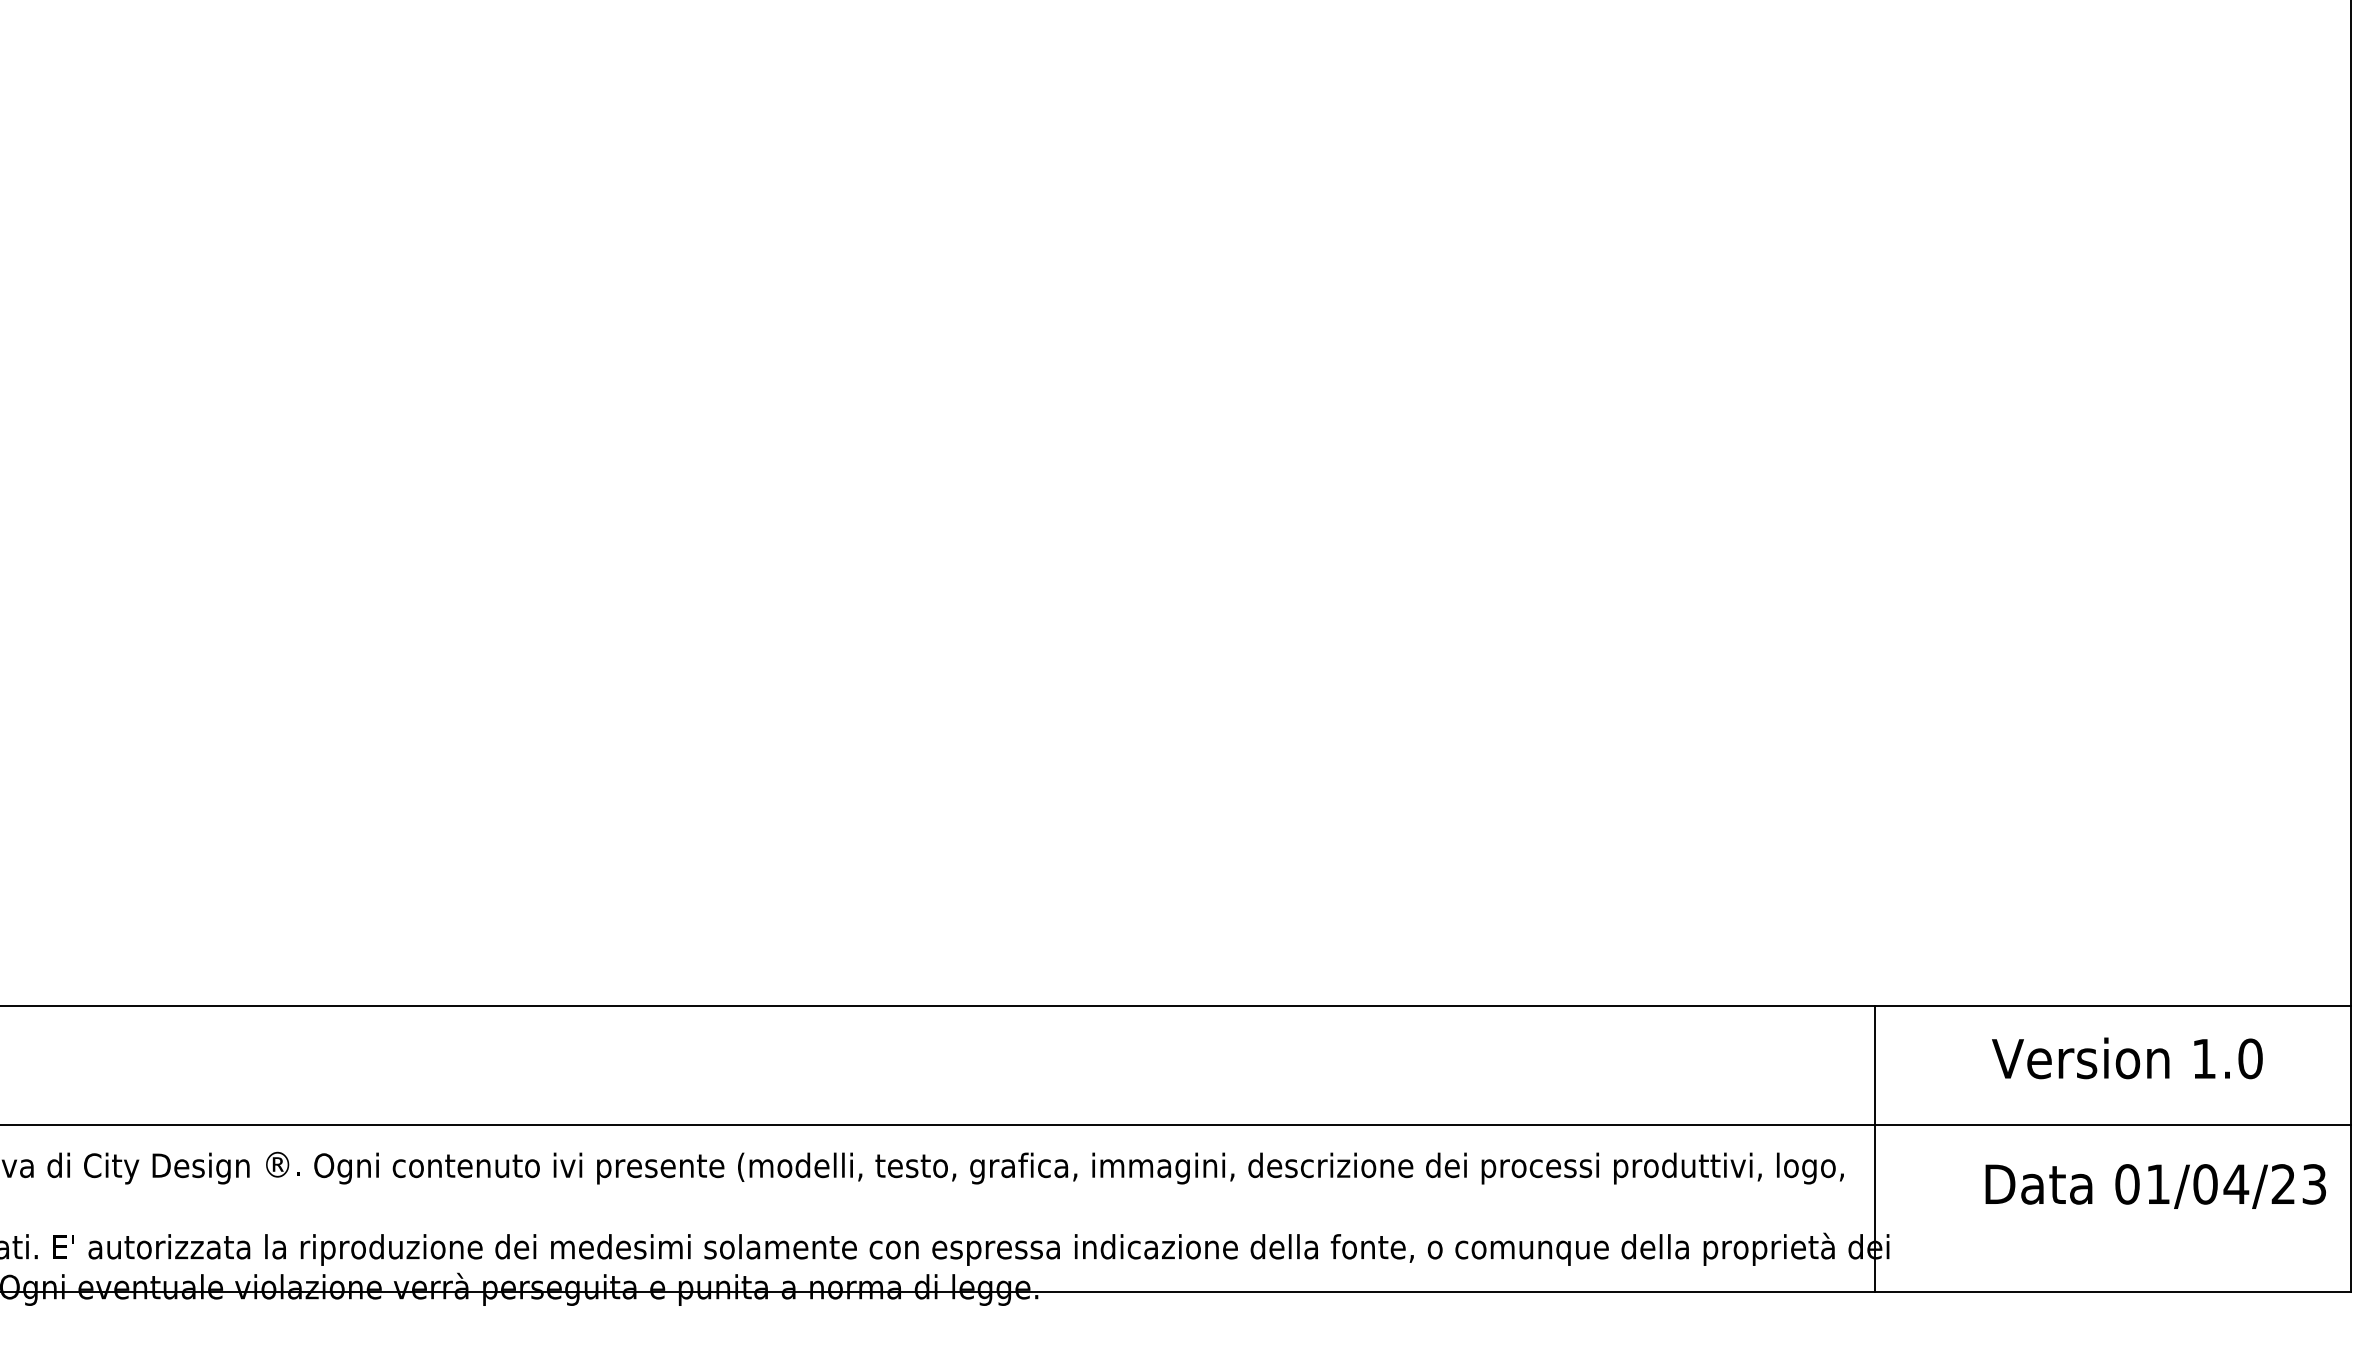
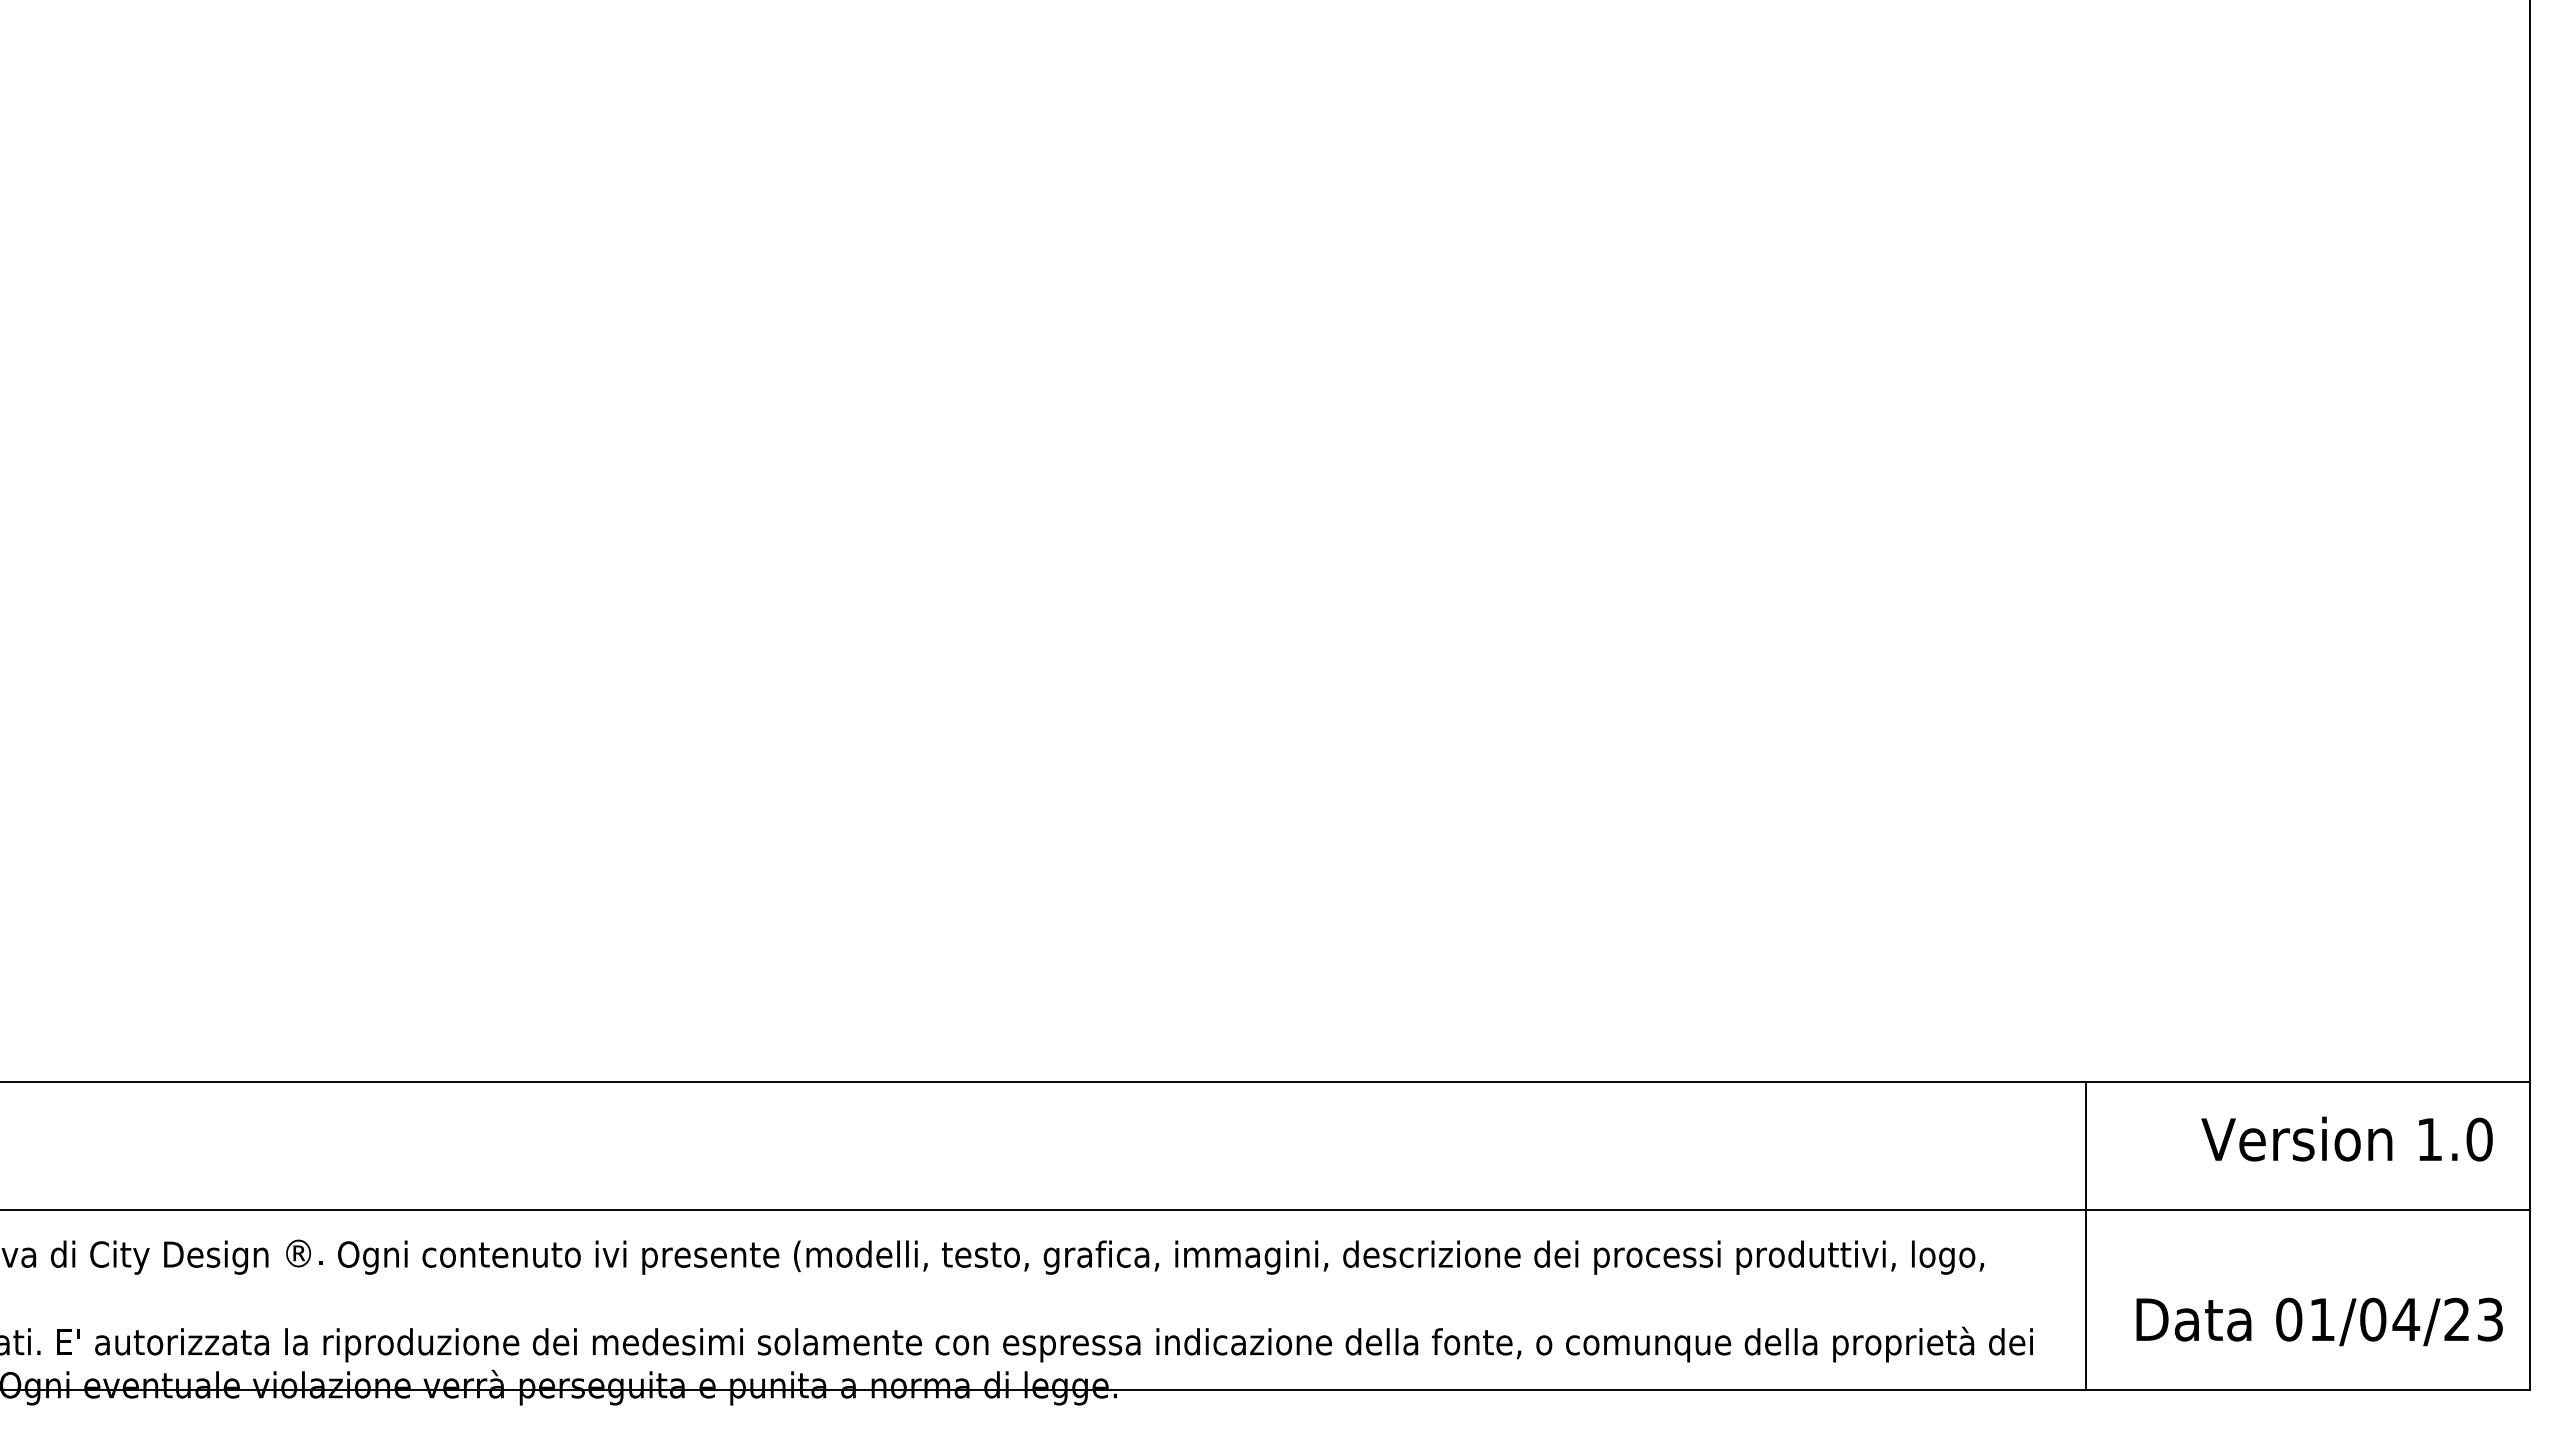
text: (2126, 1057) -> (2346, 1138), moved
line: (1875, 1148) -> (2085, 1236), moved
text: (2155, 1186) -> (2319, 1321), moved

